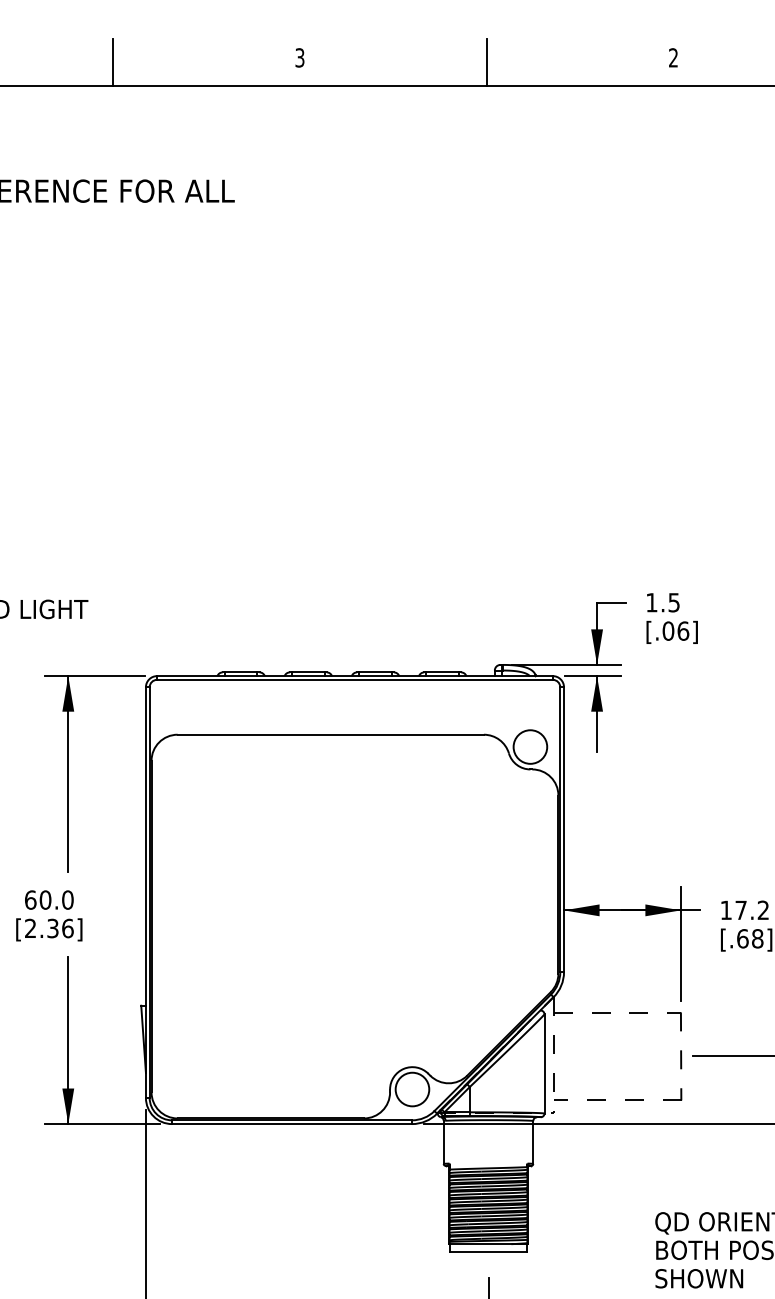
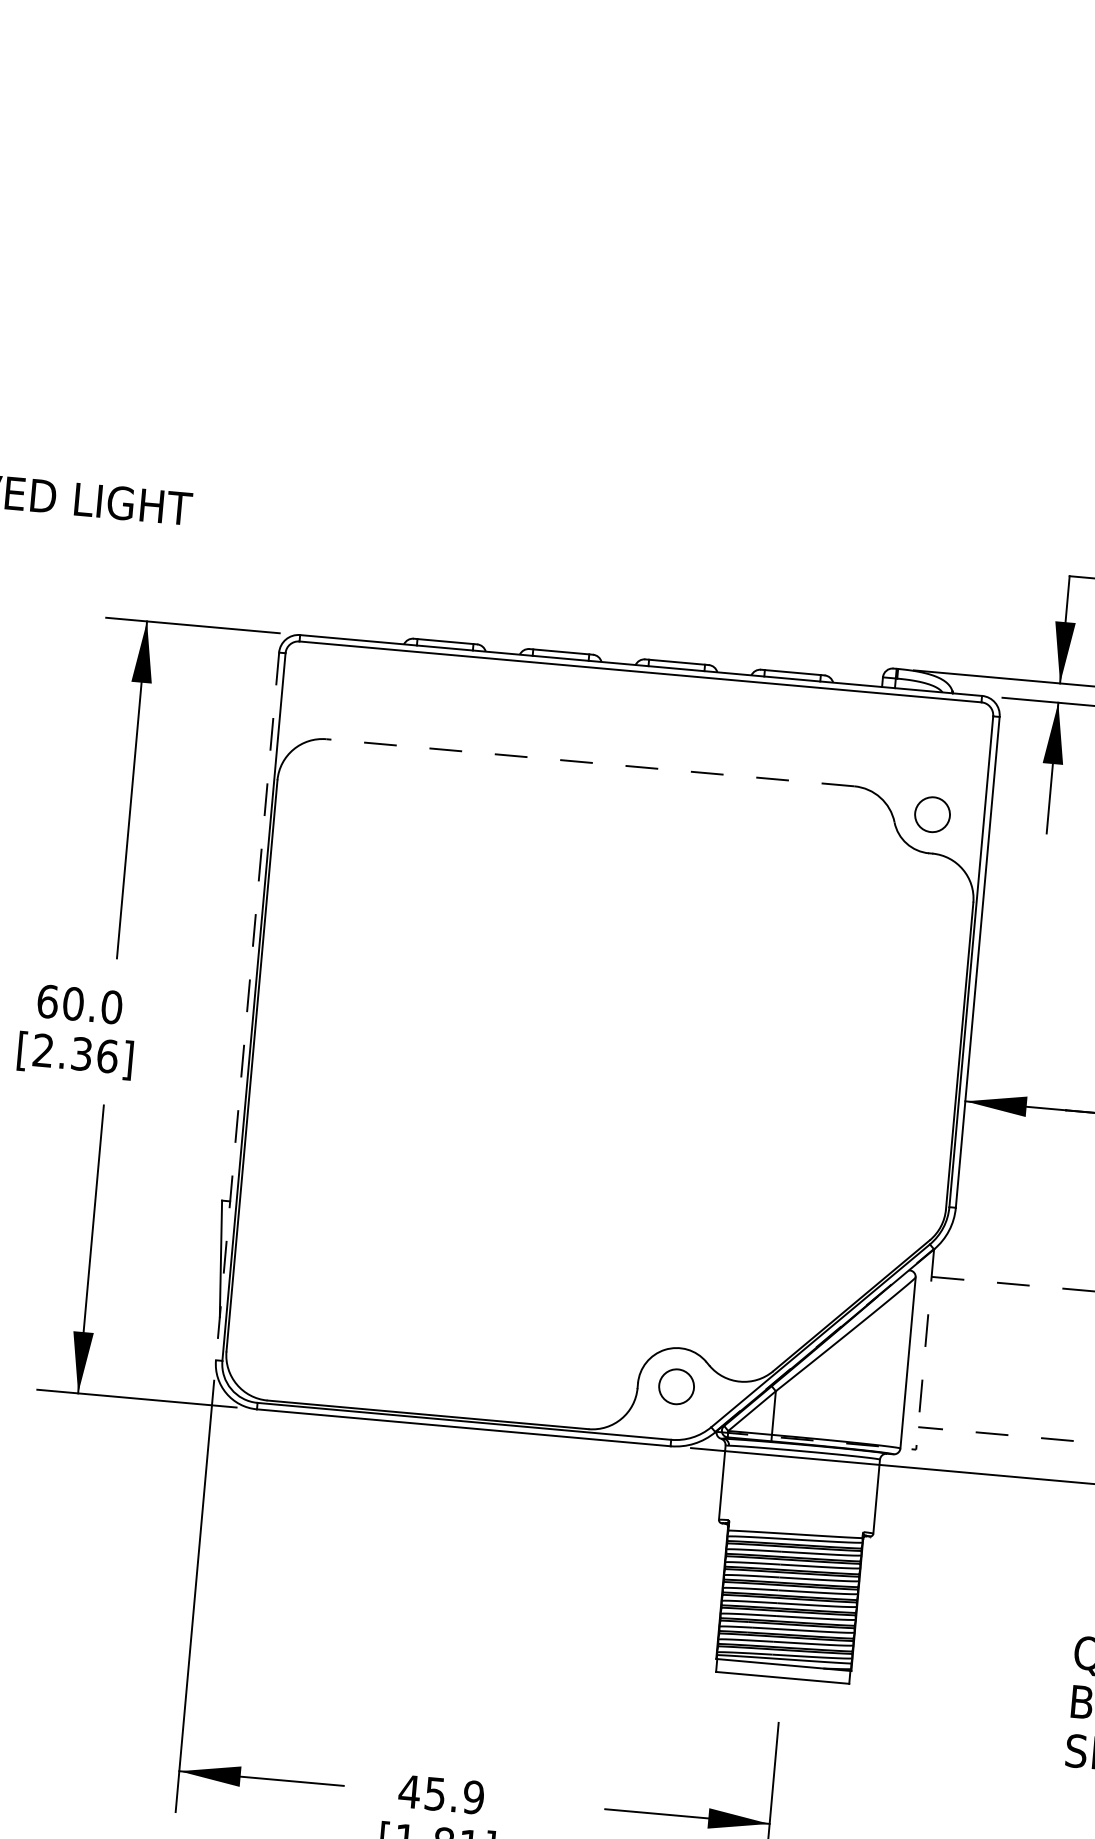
line: (330, 734) -> (589, 762), solid -> dashed
circle: (530, 746) -> (932, 813), size x0.6
line: (145, 893) -> (246, 1007), solid -> dashed
circle: (412, 1089) -> (676, 1386), size x0.6

